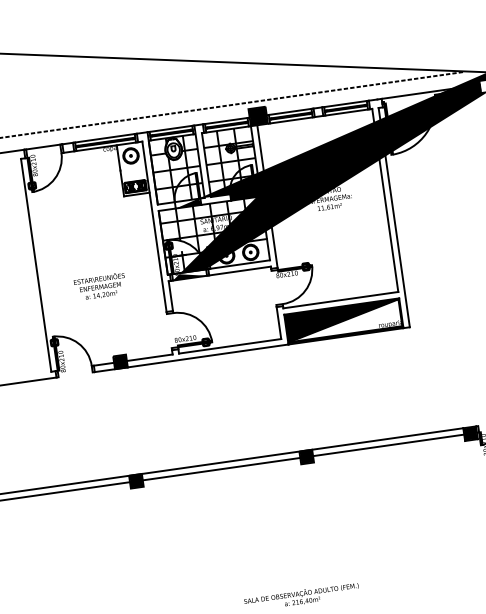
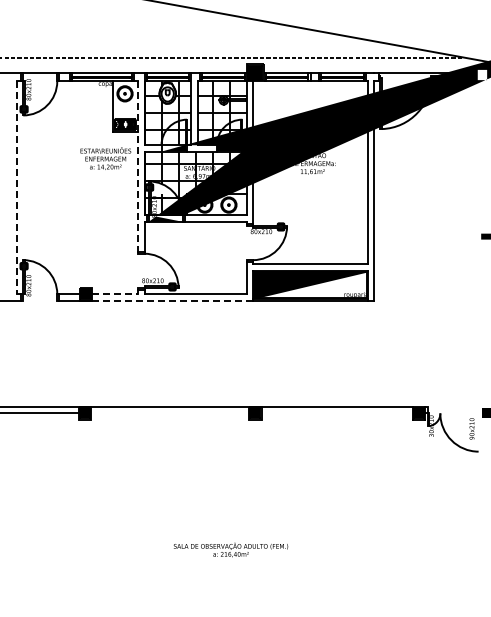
line: (154, 227) -> (138, 167), solid -> dashed
line: (35, 266) -> (16, 188), solid -> dashed
text: (100, 286) -> (105, 158), moved
line: (208, 355) -> (173, 300), solid -> dashed
line: (150, 358) -> (115, 294), solid -> dashed
line: (388, 445) -> (336, 413), removed
line: (221, 469) -> (169, 413), removed

